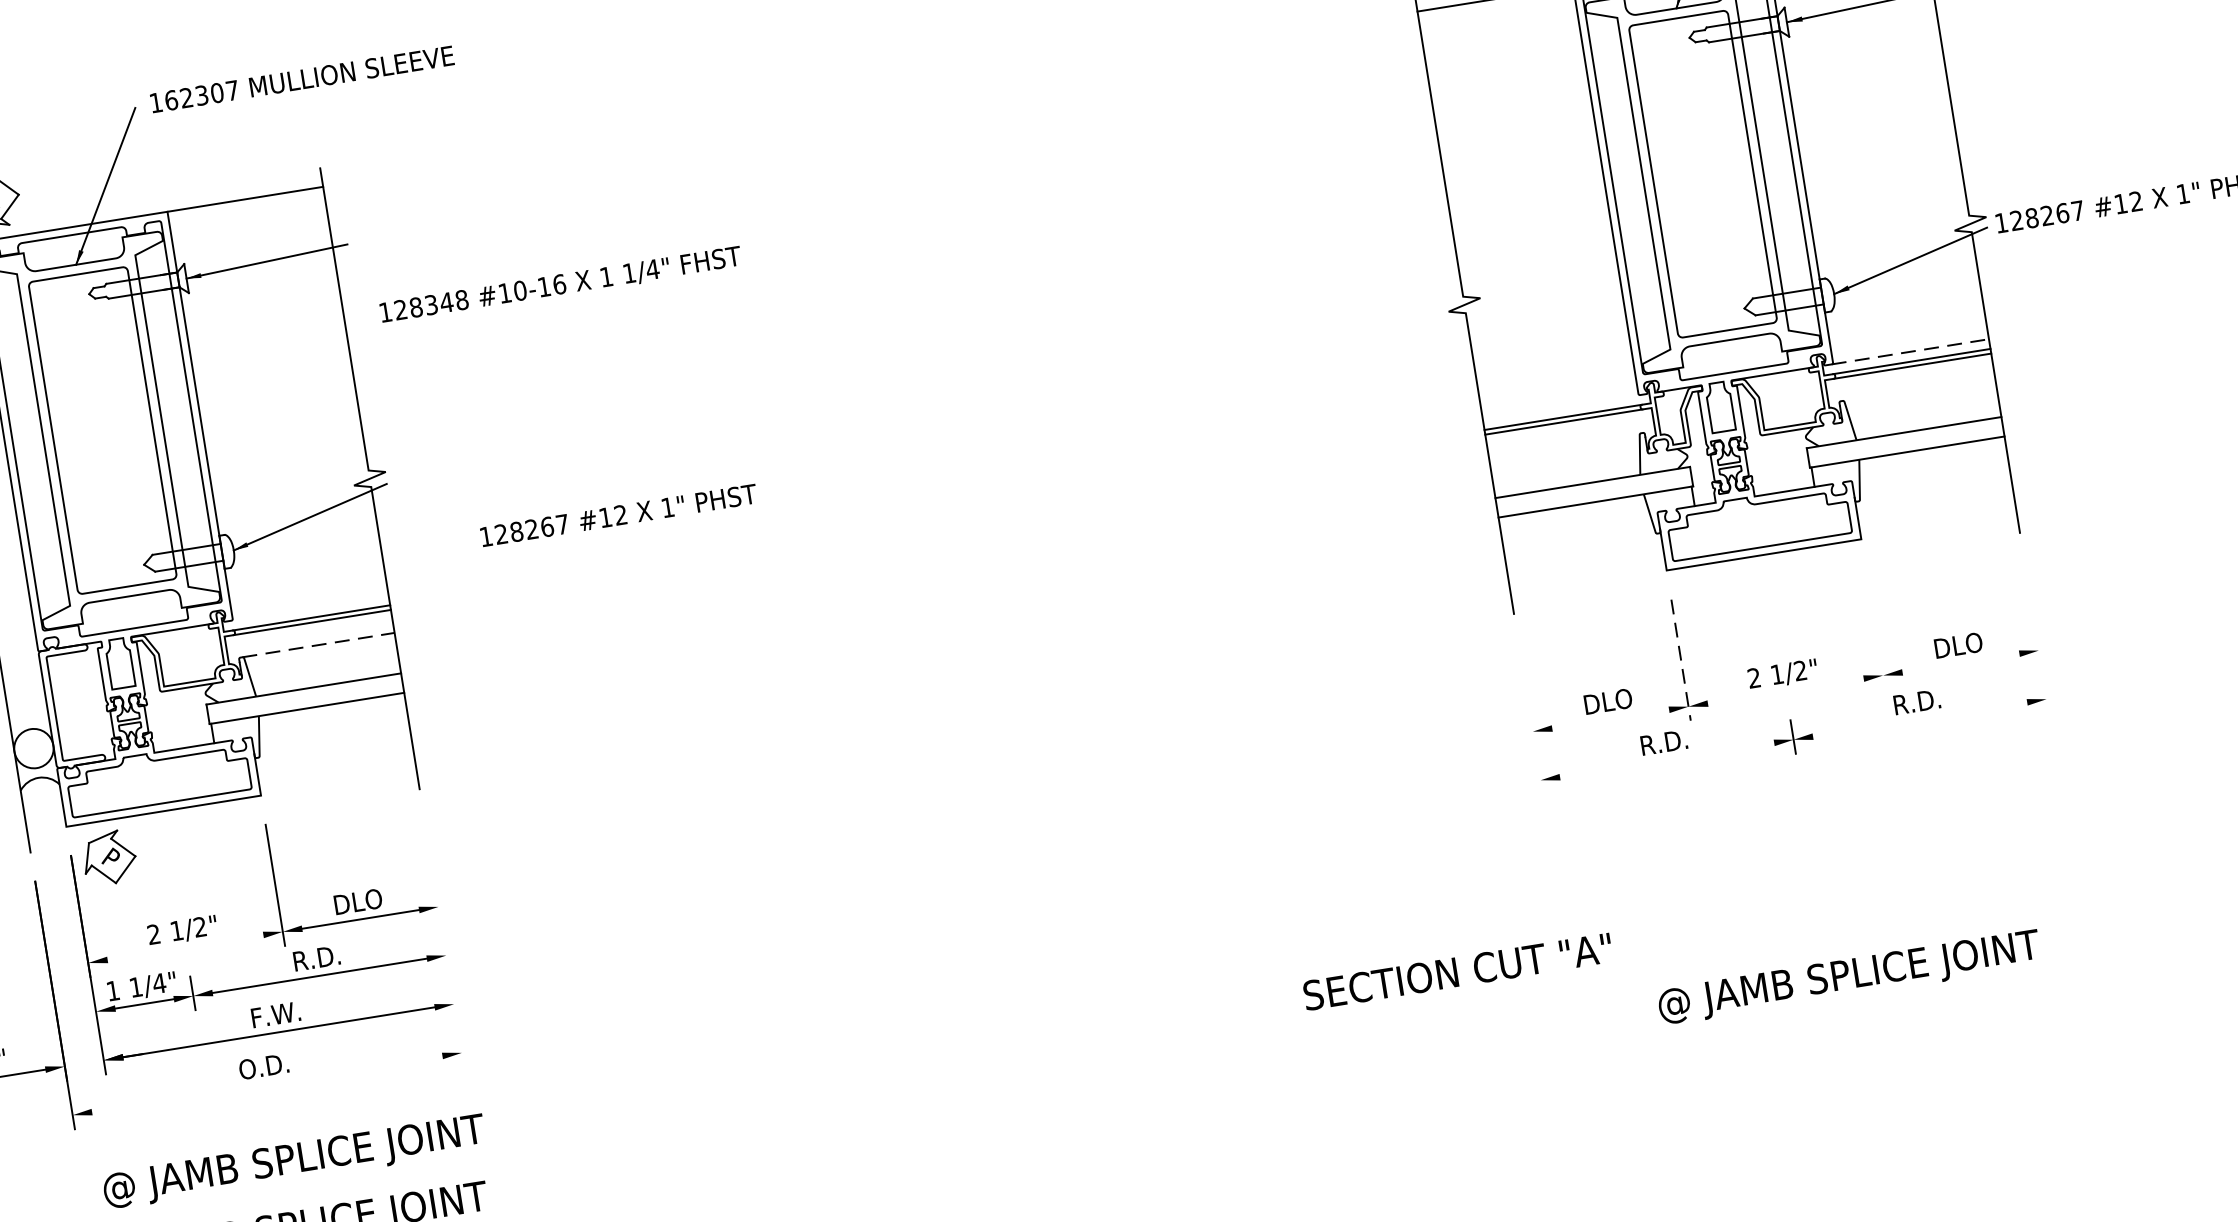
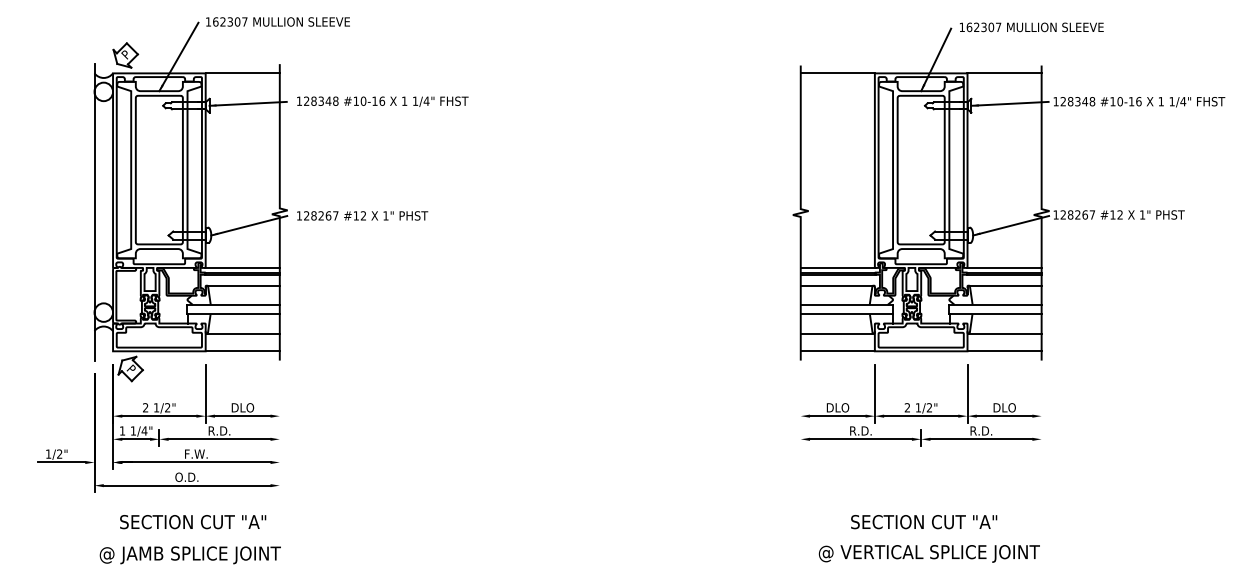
text: (560, 284) -> (382, 101), moved
line: (1910, 350) -> (1004, 267), dashed -> solid
line: (1918, 388) -> (1005, 285), added
line: (1560, 406) -> (837, 267), added
line: (1563, 445) -> (836, 285), added
line: (1935, 489) -> (1005, 333), added
text: (618, 514) -> (362, 215), moved
line: (1939, 527) -> (1004, 351), added
line: (1580, 545) -> (836, 333), added
line: (1588, 583) -> (837, 351), added
line: (308, 607) -> (241, 267), added
line: (1875, 627) -> (967, 393), added
line: (320, 644) -> (244, 285), dashed -> solid
line: (1680, 661) -> (874, 394), dashed -> solid
line: (1960, 663) -> (1004, 416), added
line: (1786, 691) -> (921, 416), added
line: (1610, 719) -> (837, 416), added
line: (1920, 719) -> (981, 439), added
line: (334, 745) -> (243, 333), added
line: (1666, 760) -> (860, 439), added
line: (338, 783) -> (242, 351), added
line: (185, 948) -> (159, 416), added
text: (1458, 972) -> (924, 522), moved
text: (1847, 977) -> (928, 553), @ JAMB SPLICE JOINT -> @ VERTICAL SPLICE JOINT
line: (265, 1083) -> (186, 485), added
text: (293, 1161) -> (193, 523), @ JAMB SPLICE JOINT -> SECTION CUT "A"

